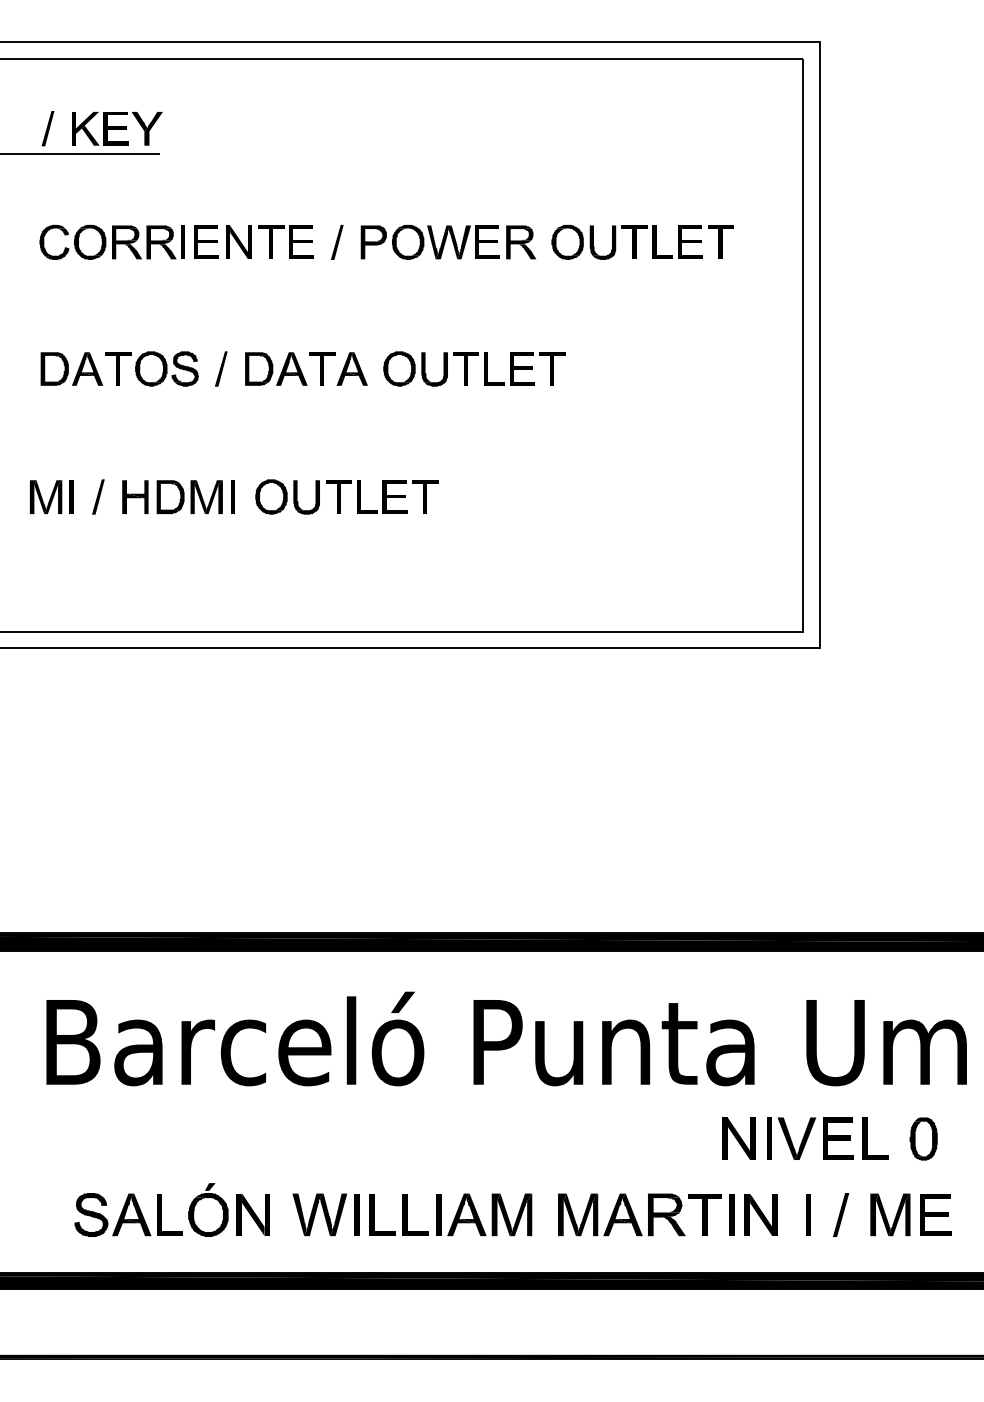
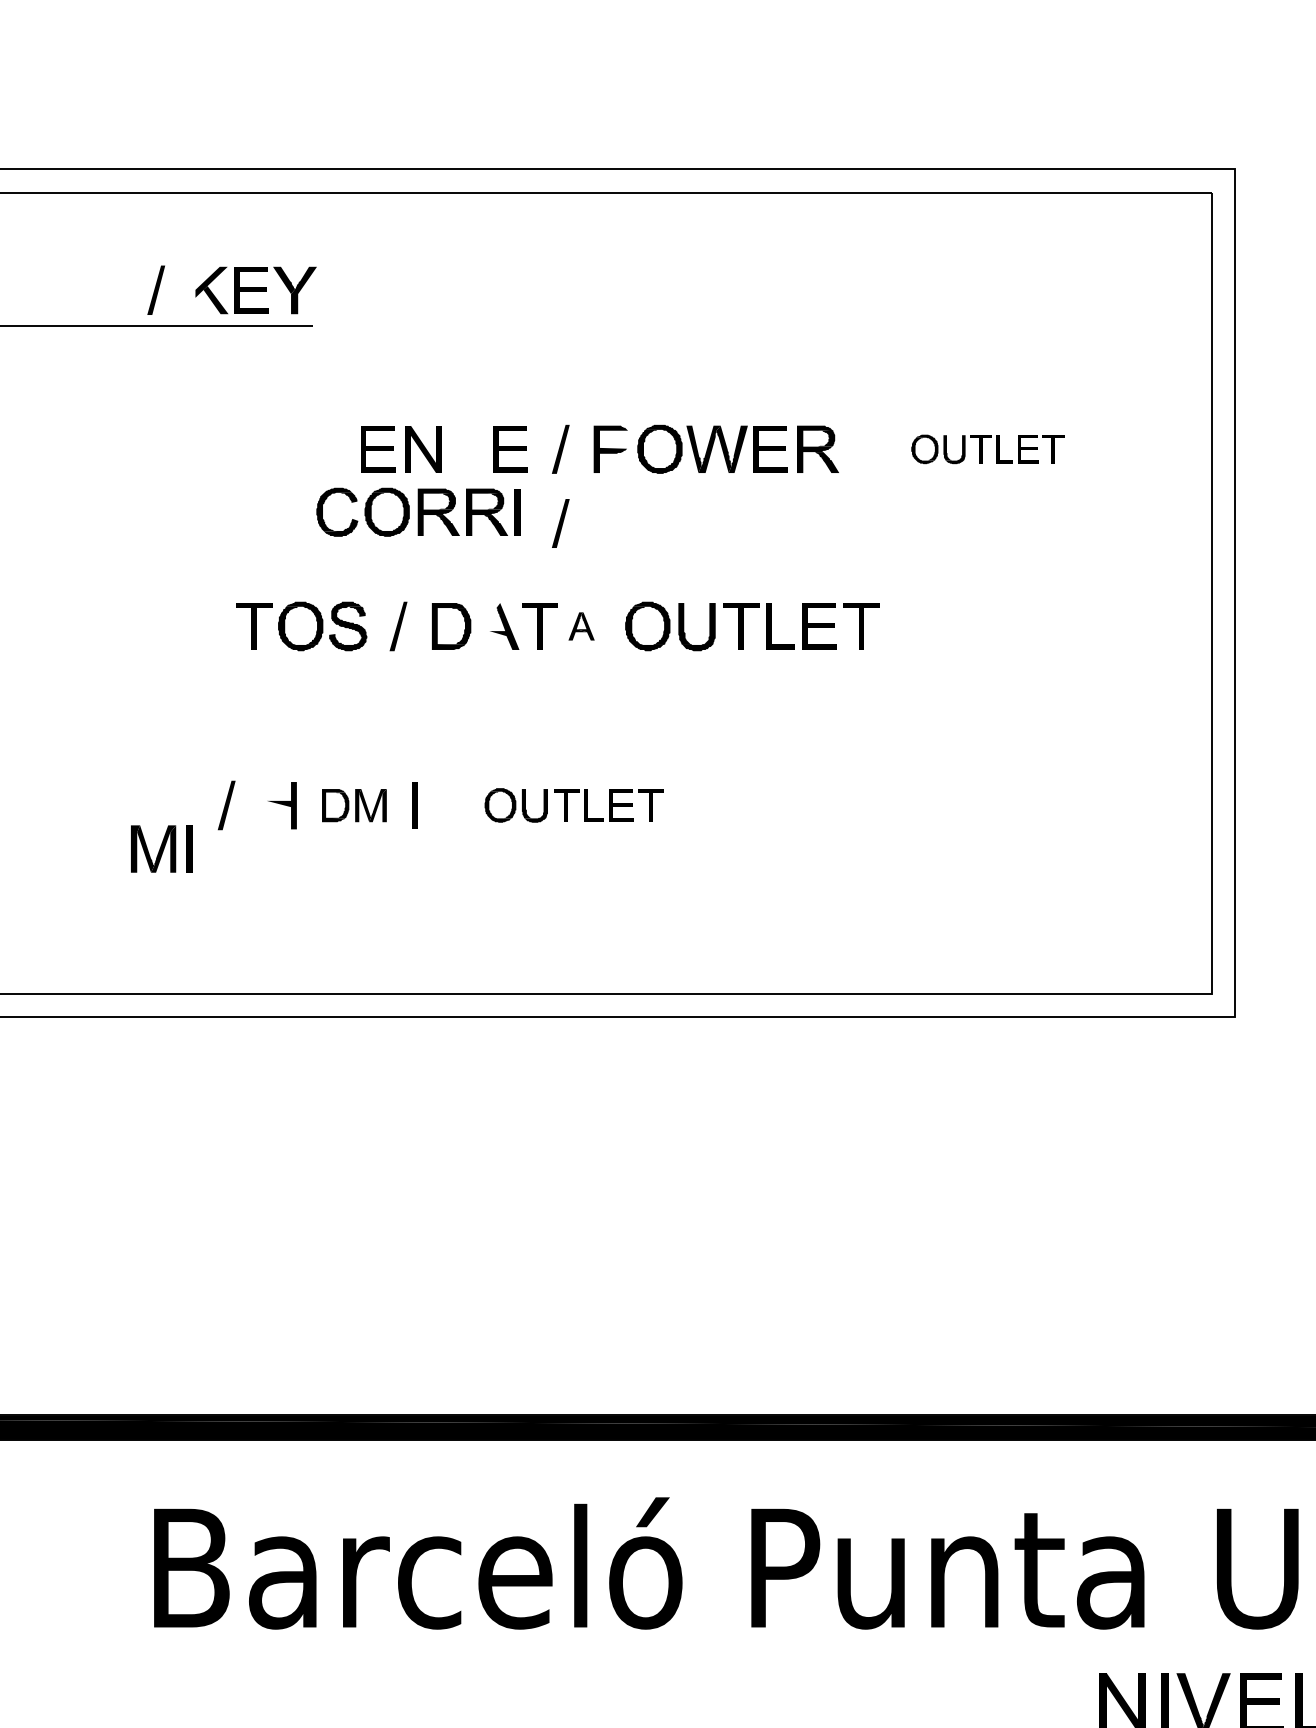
fill: (73, 128) -> (191, 290), removed
fill: (375, 235) -> (614, 439), removed
part: (111, 242) -> (417, 512), moved
fill: (270, 242) -> (467, 449), removed
part: (642, 242) -> (987, 449), size x0.6
line: (337, 295) -> (561, 523), added
part: (71, 368) -> (189, 625), removed
fill: (286, 368) -> (489, 625), removed
part: (351, 368) -> (580, 625), size x0.6
part: (51, 496) -> (161, 848), moved
part: (189, 496) -> (354, 804), size x0.7
part: (346, 496) -> (573, 804), size x0.7
fill: (133, 497) -> (275, 806), removed

